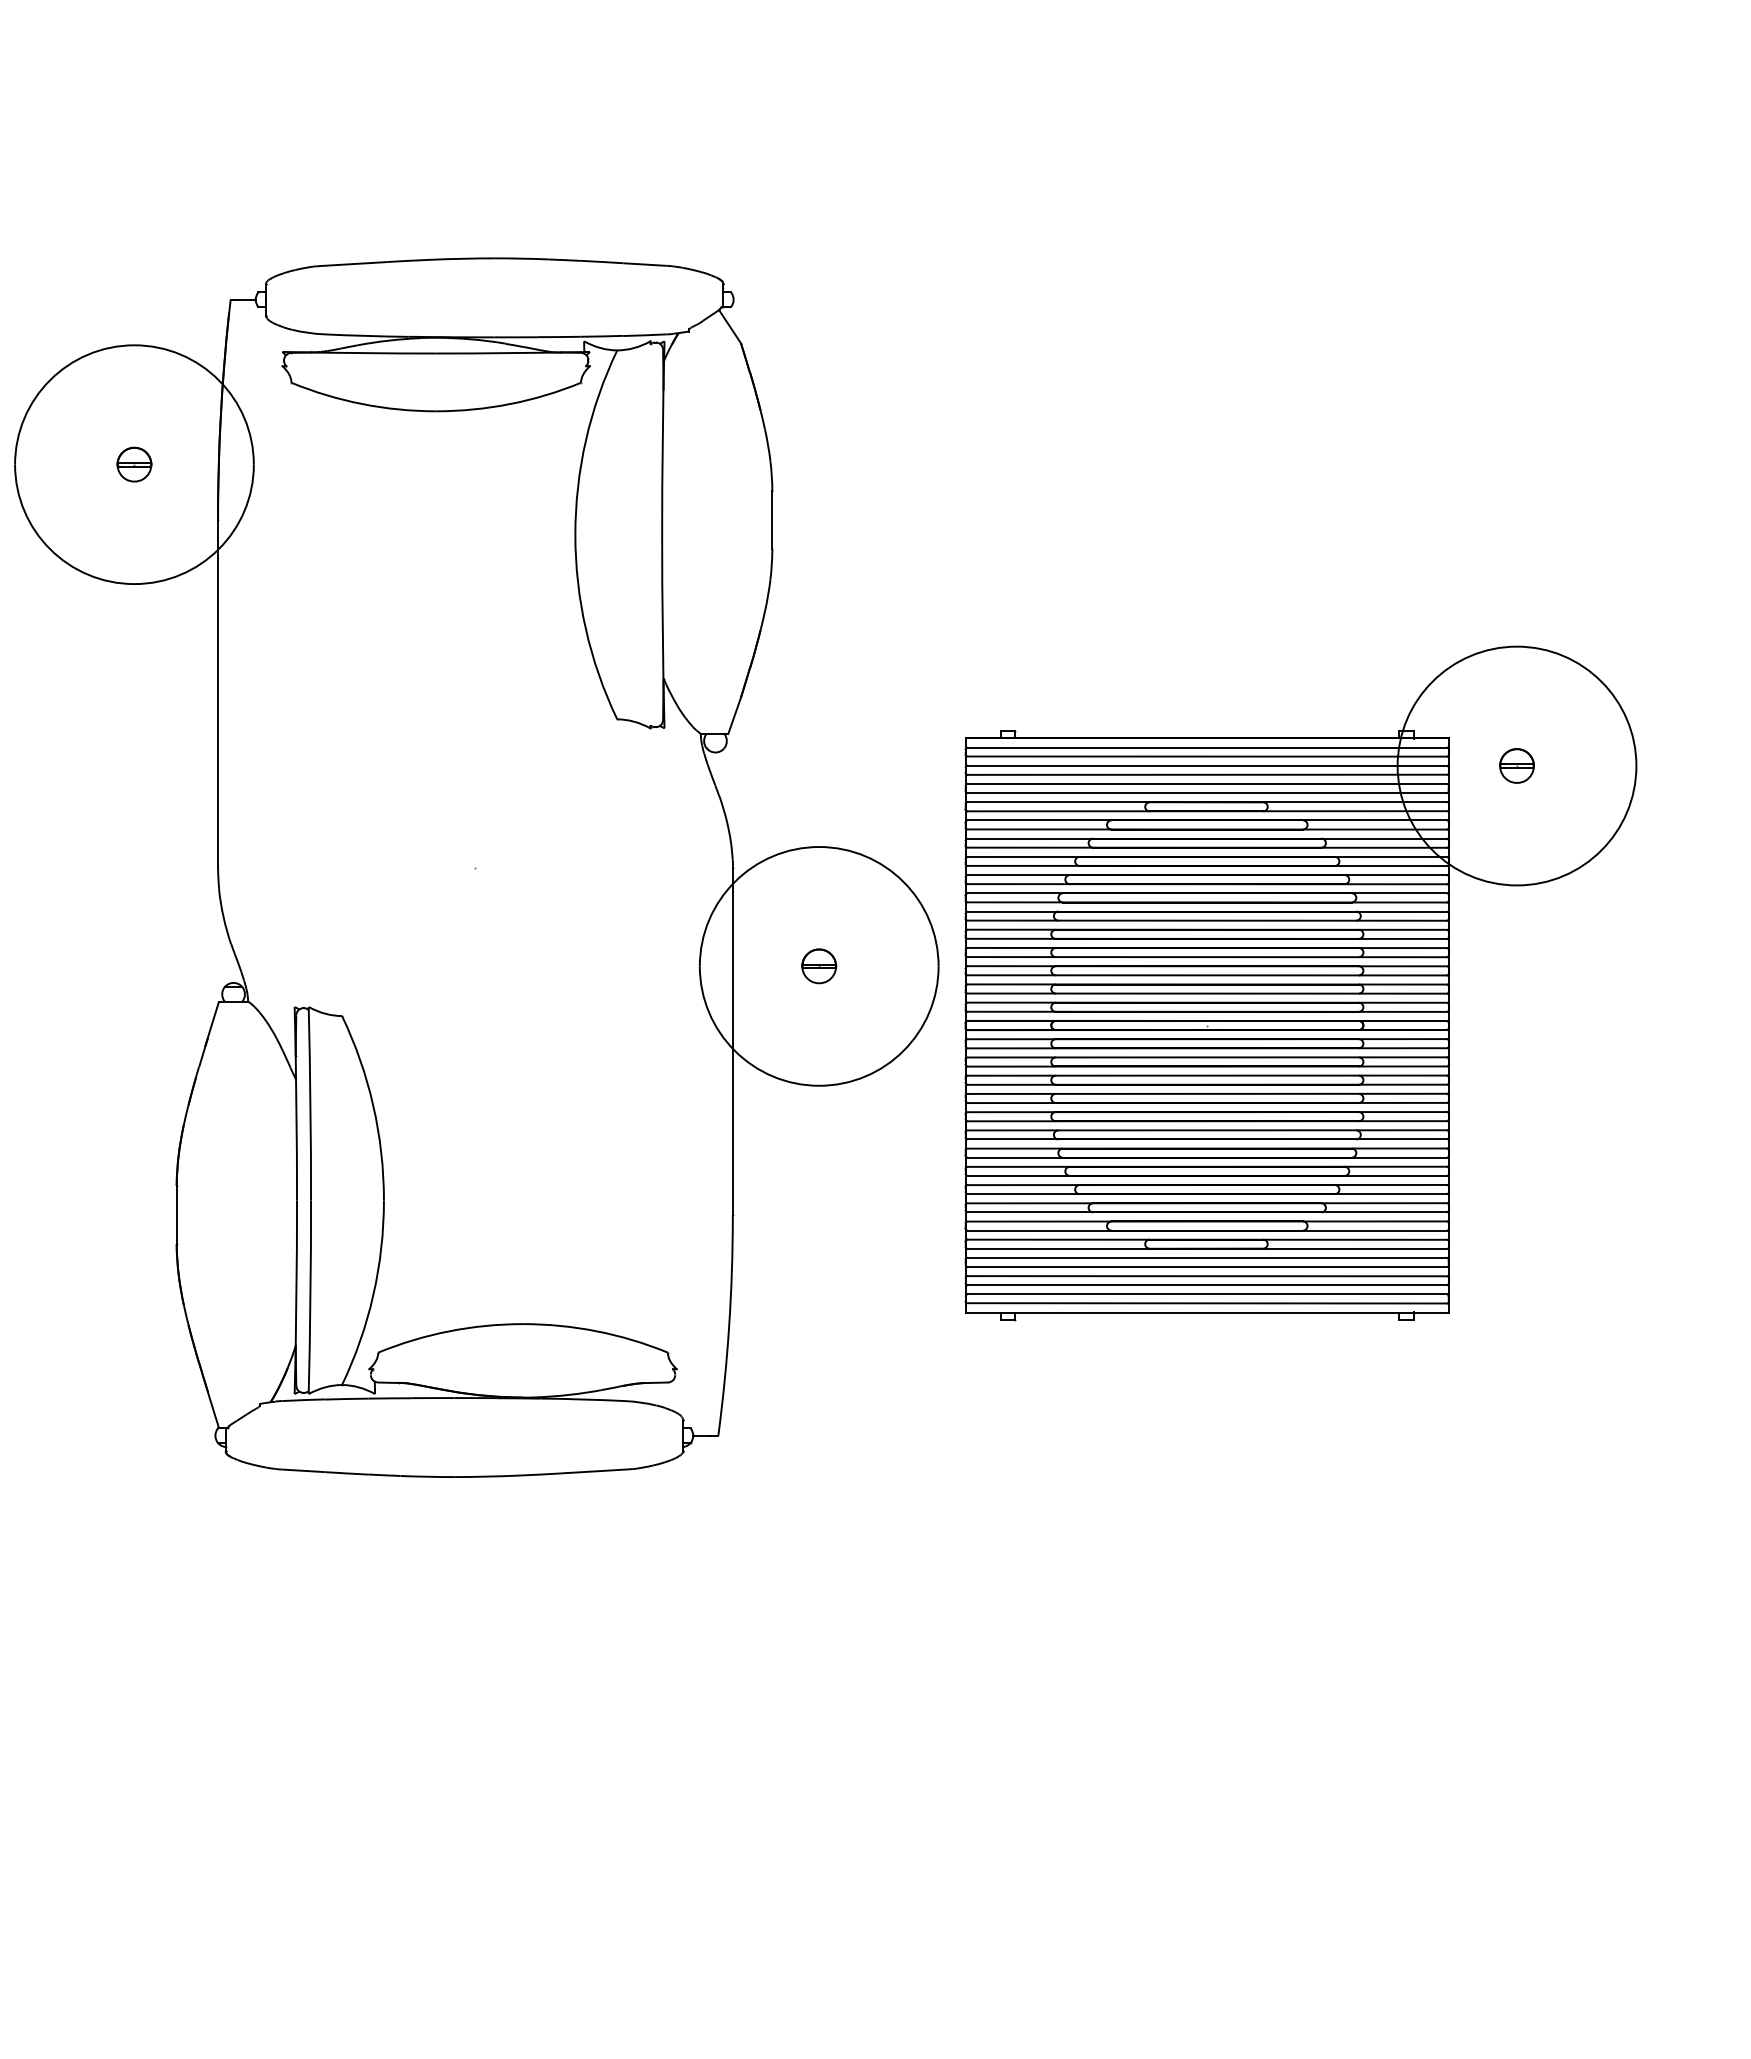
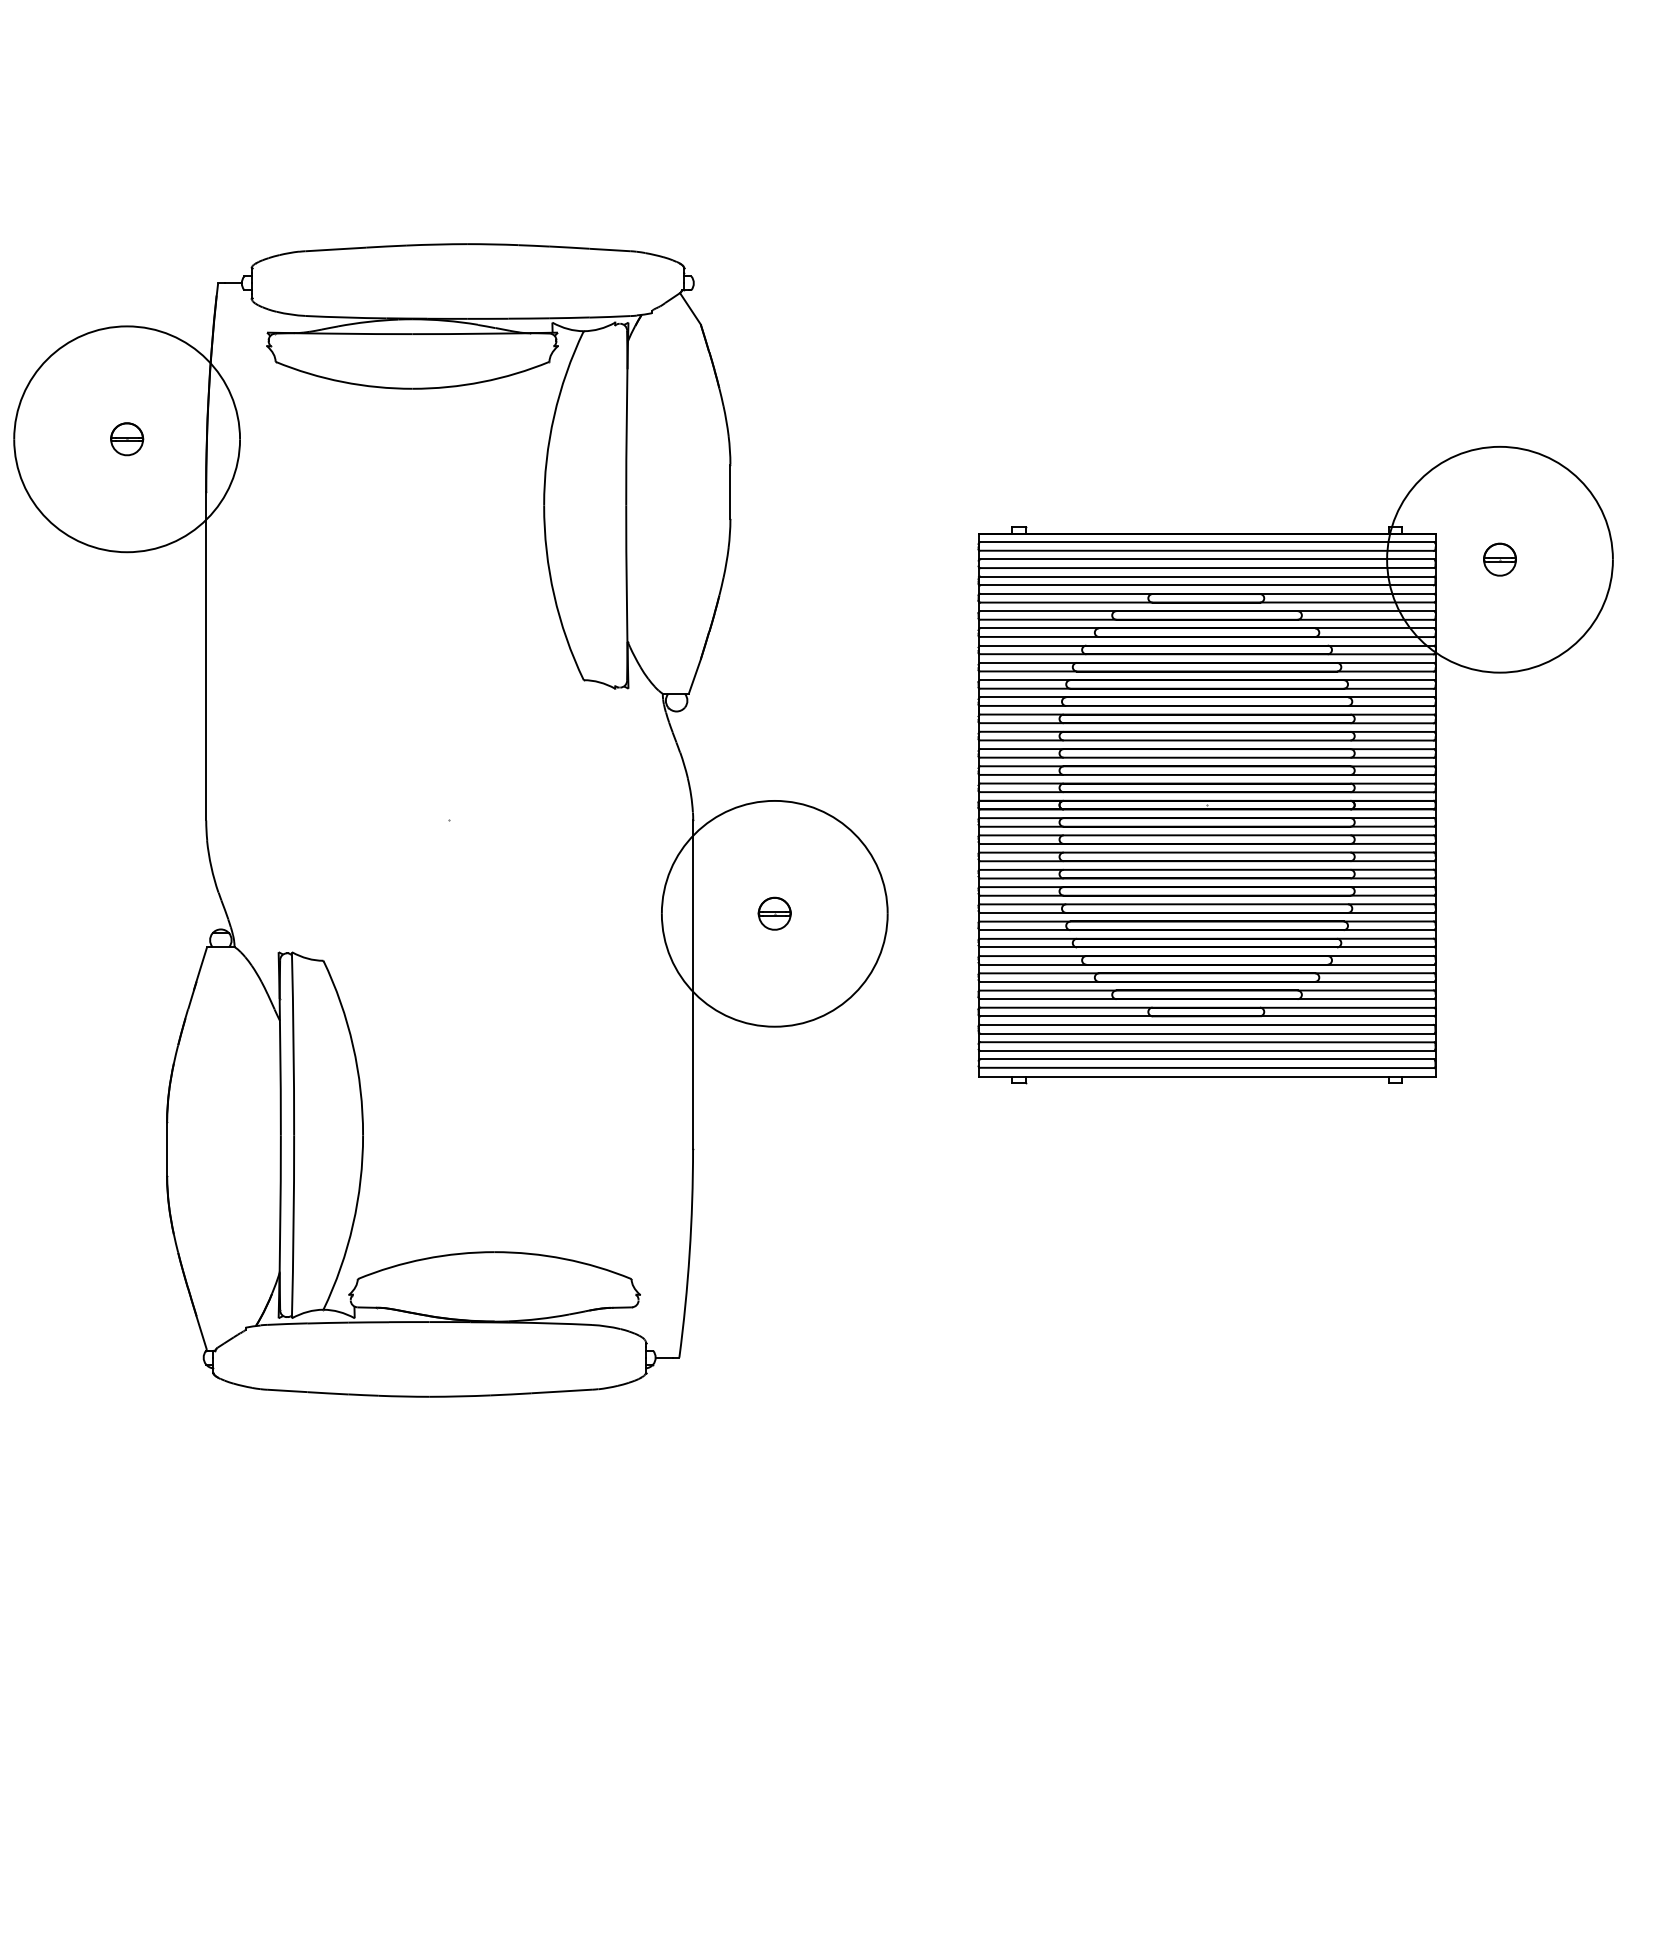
part: (1300, 983) -> (1295, 765), moved

